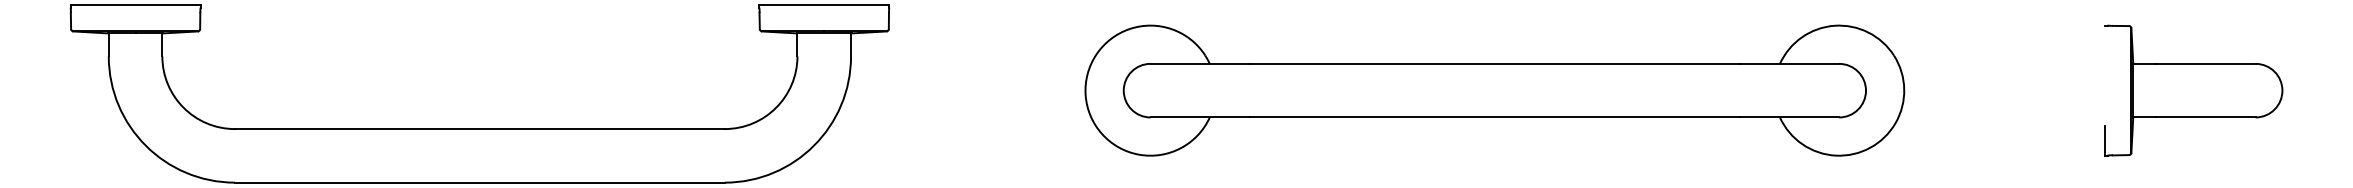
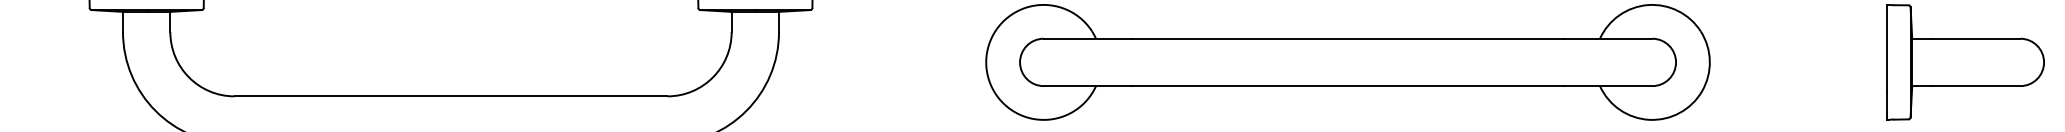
line: (2105, 75) -> (1887, 49), added

